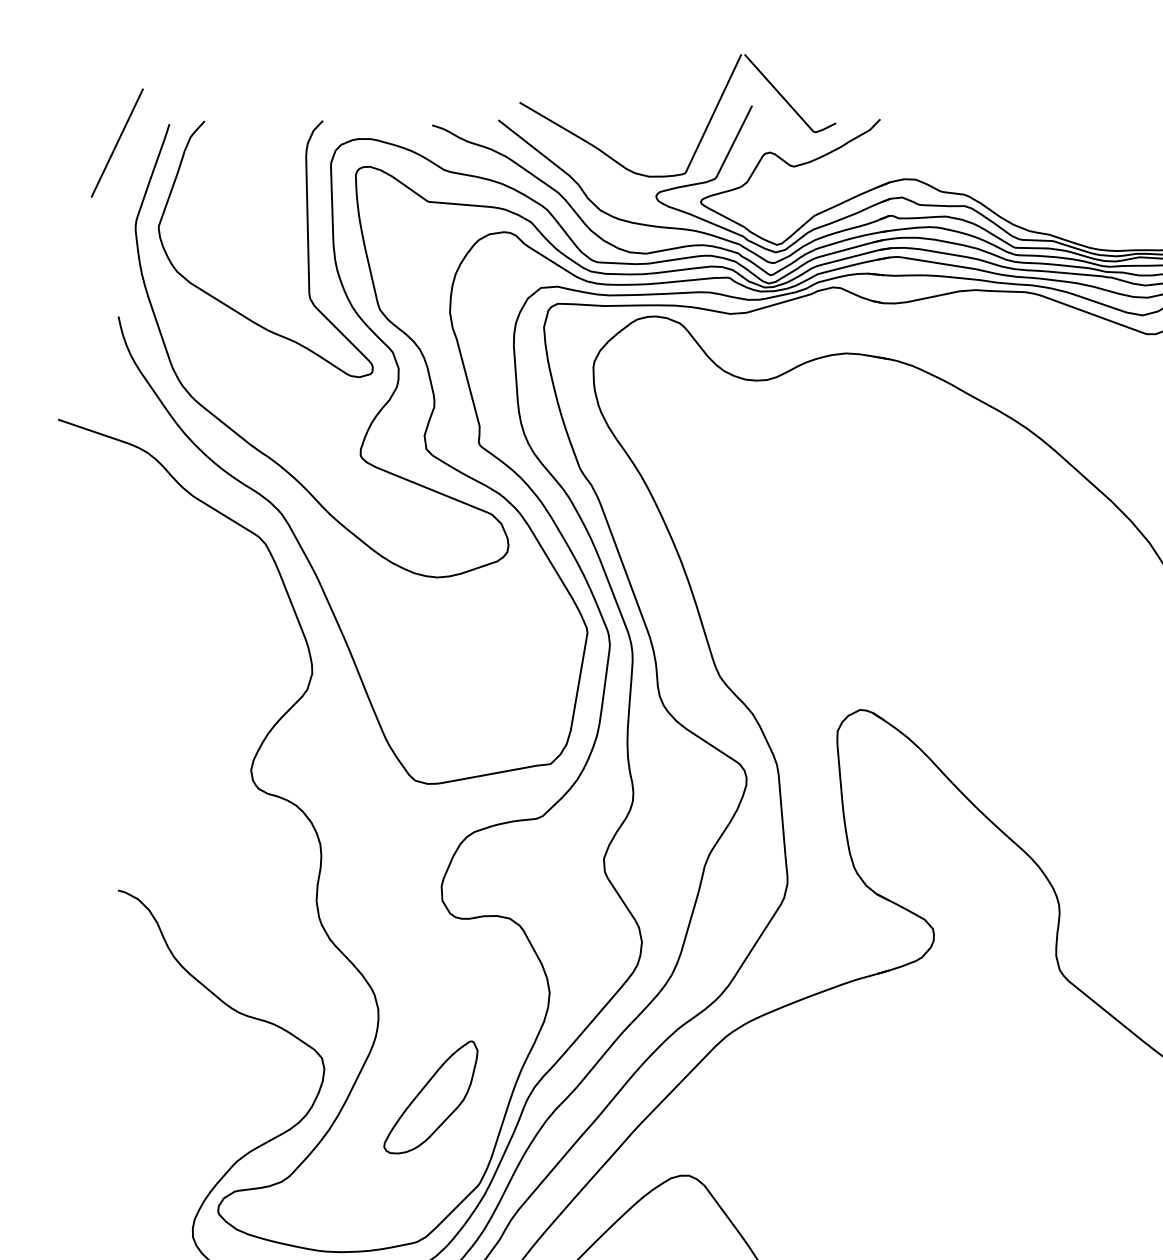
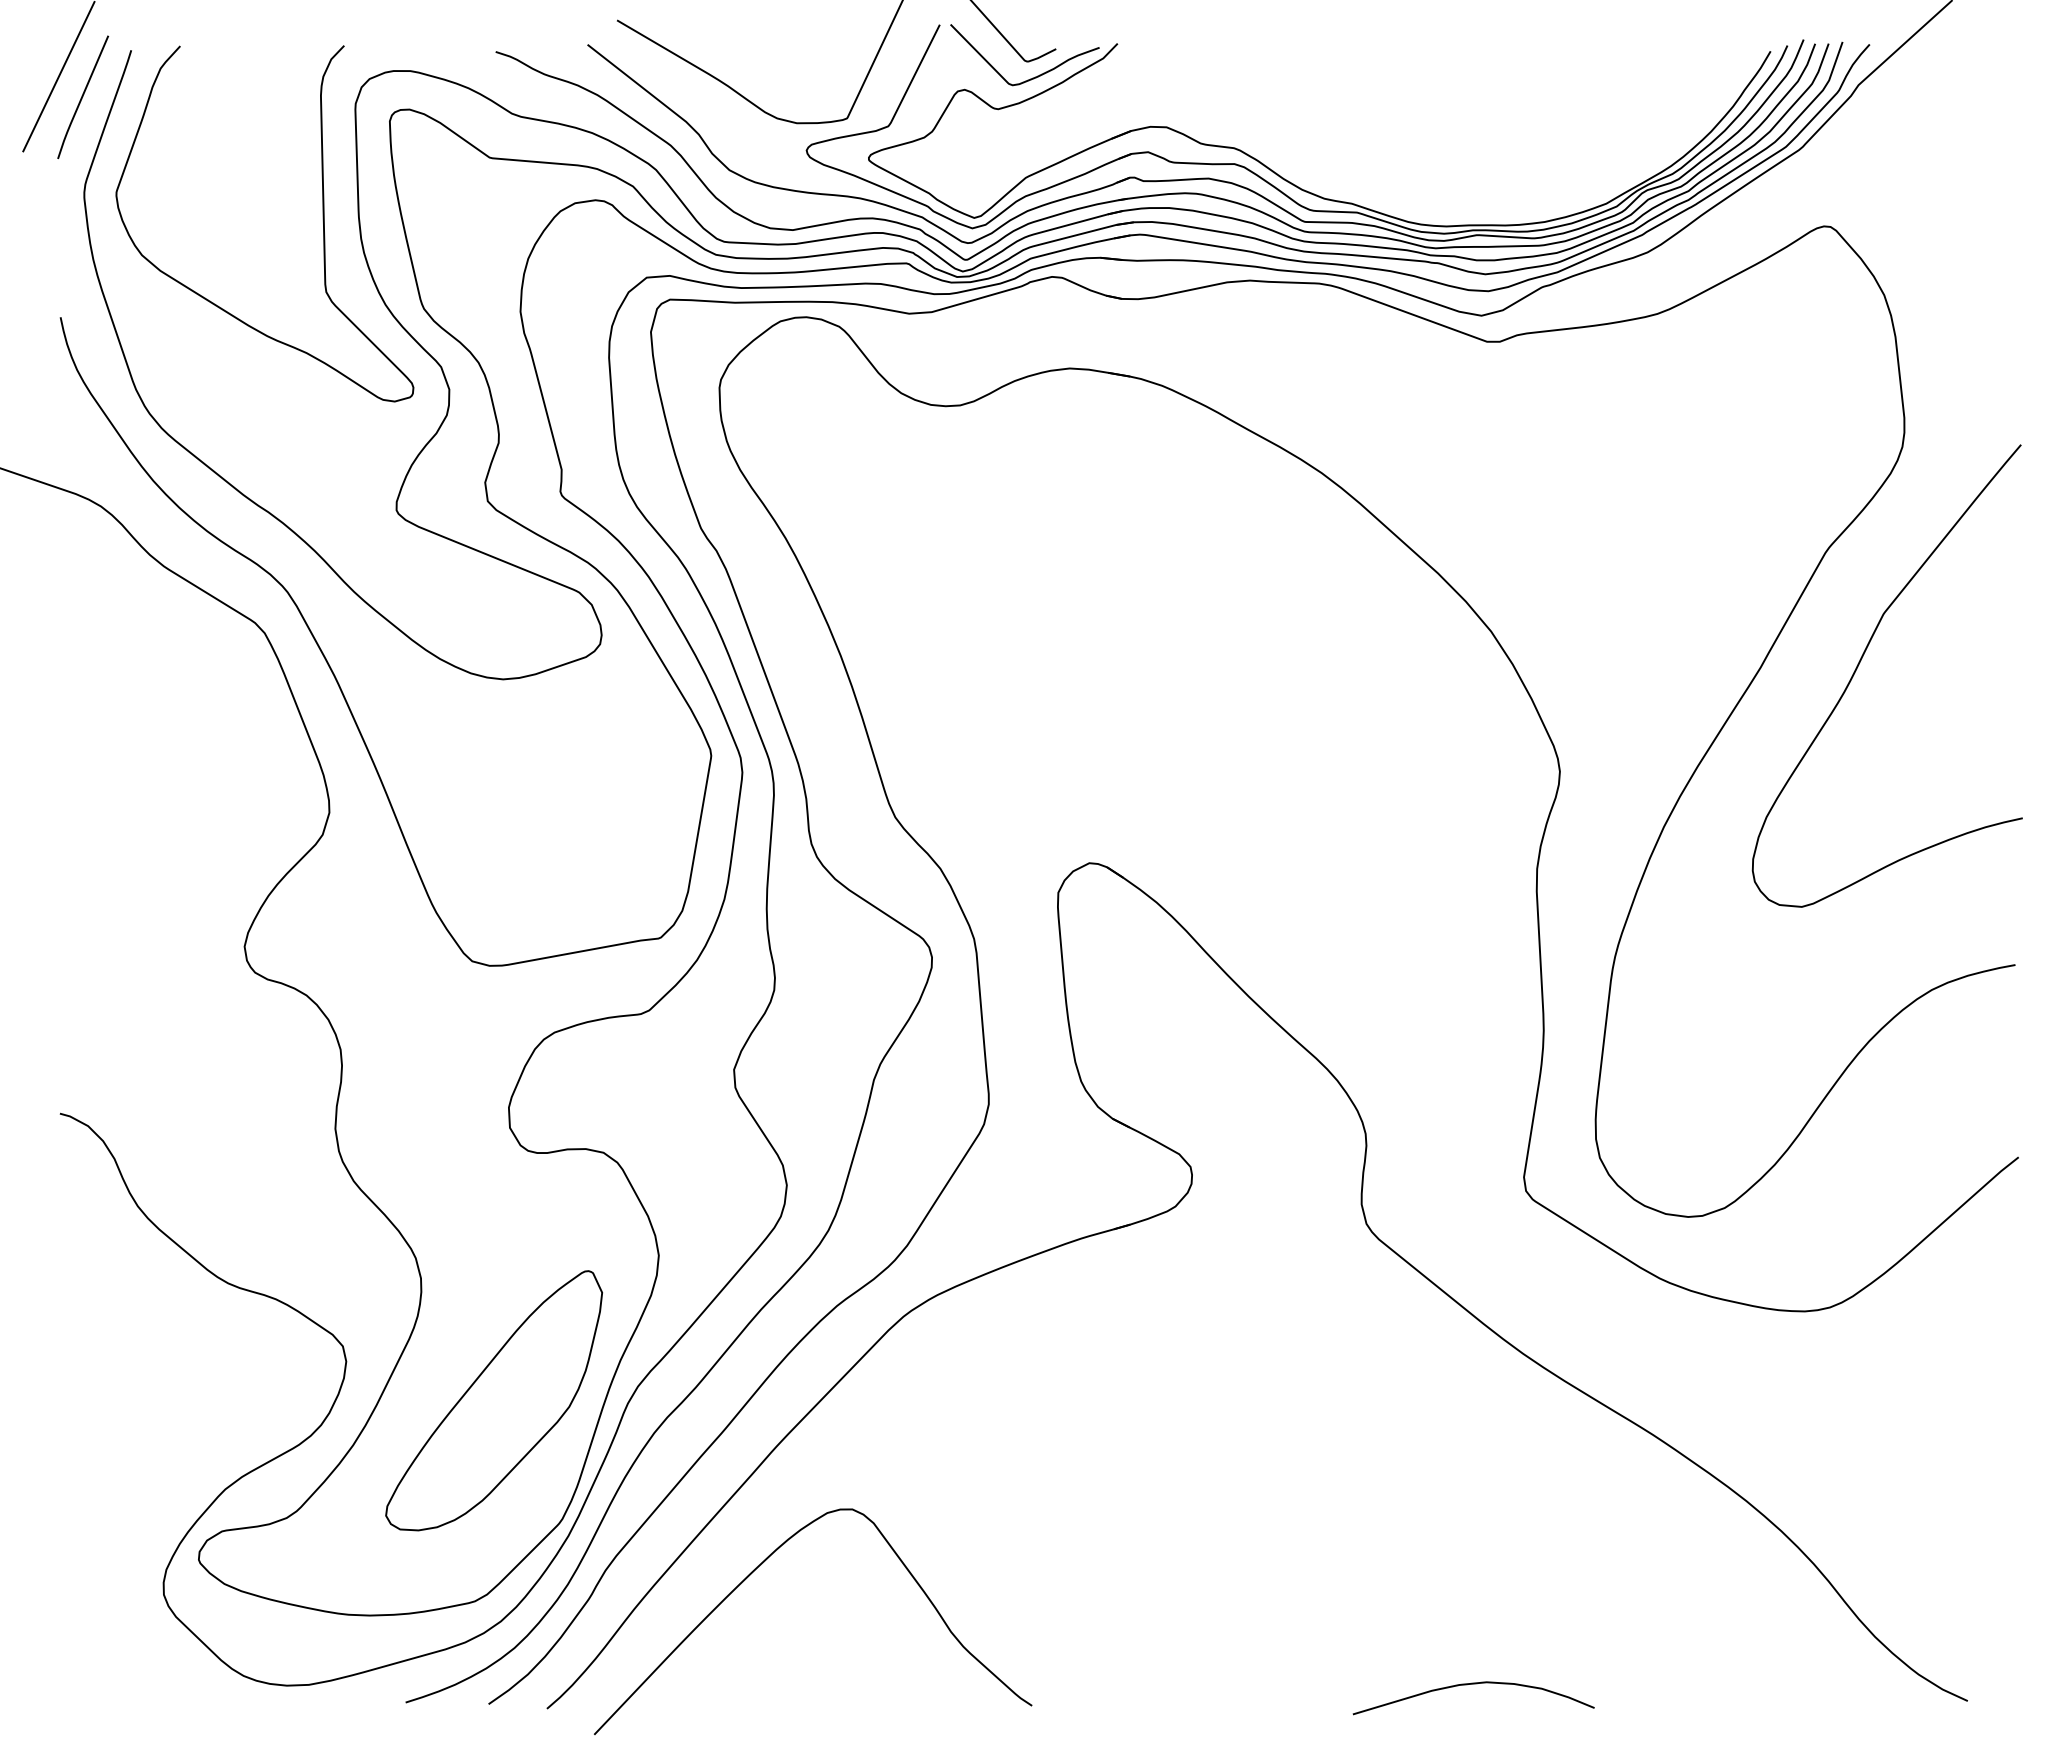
curve: (818, 143) -> (1032, 77), added
line: (135, 157) -> (83, 96), added
part: (430, 1097) -> (493, 1400), size x1.67

